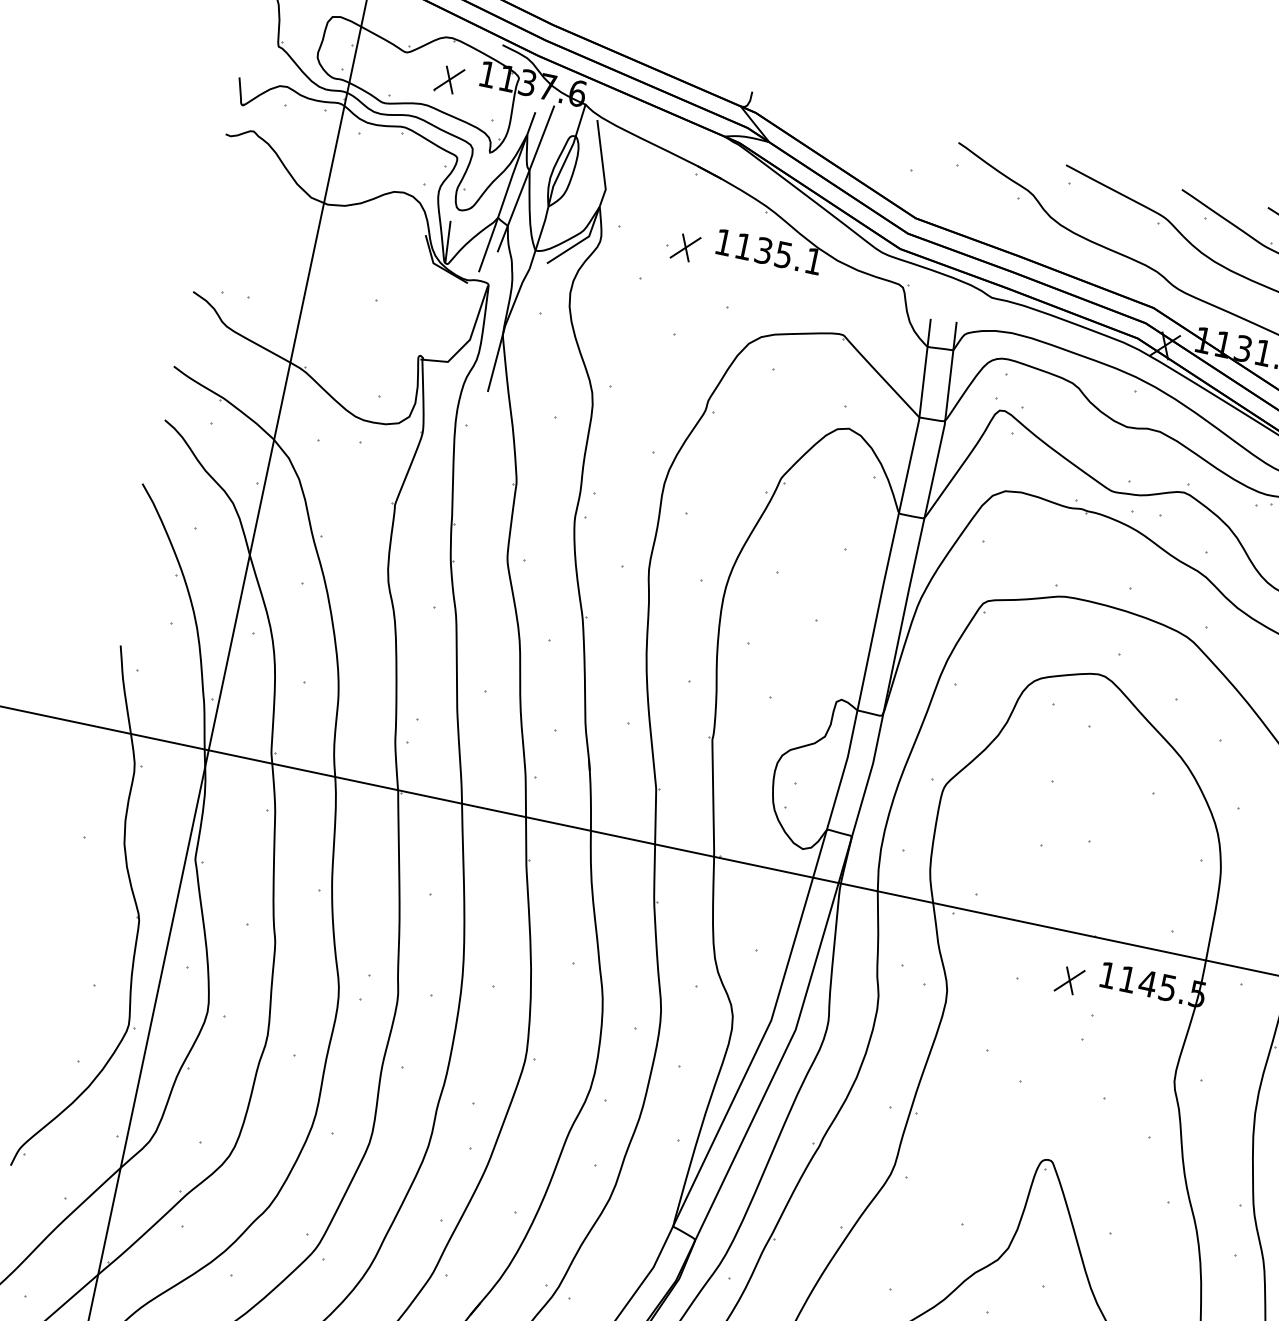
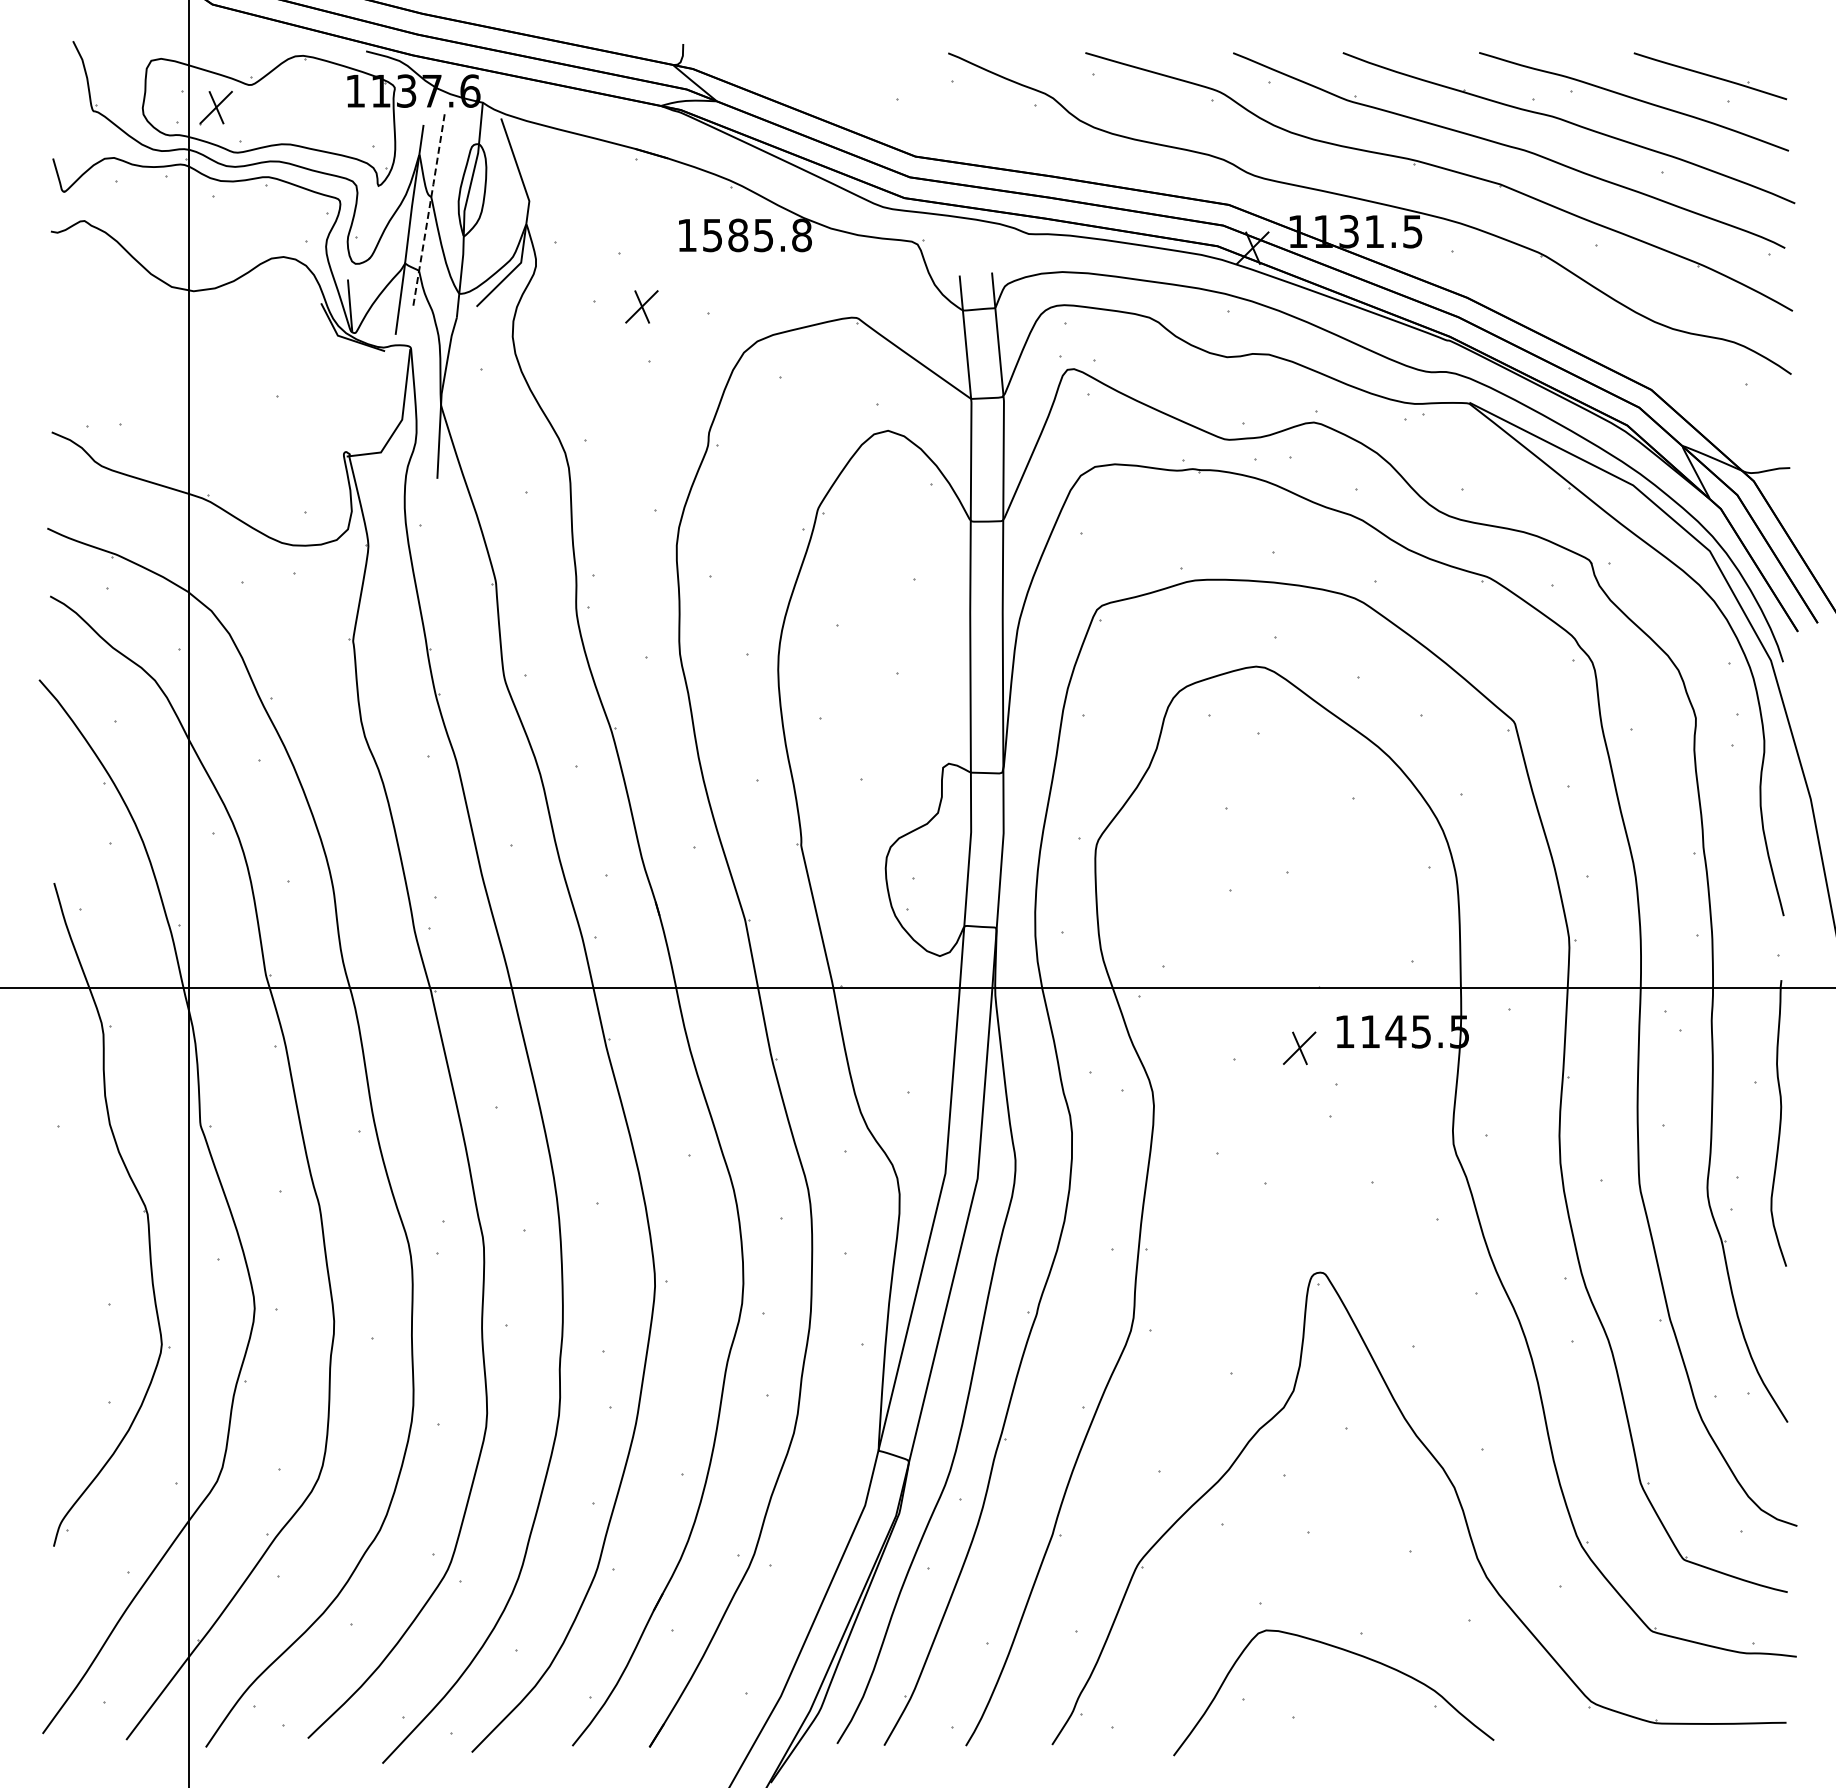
part: (448, 79) -> (215, 107), moved
line: (526, 178) -> (429, 208), solid -> dashed
part: (685, 247) -> (641, 306), moved
text: (778, 254) -> (757, 235), 1135.1 -> 1585.8

